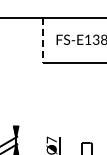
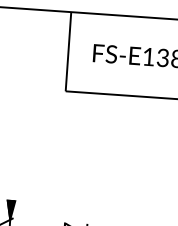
line: (42, 40) -> (68, 52), dashed -> solid

